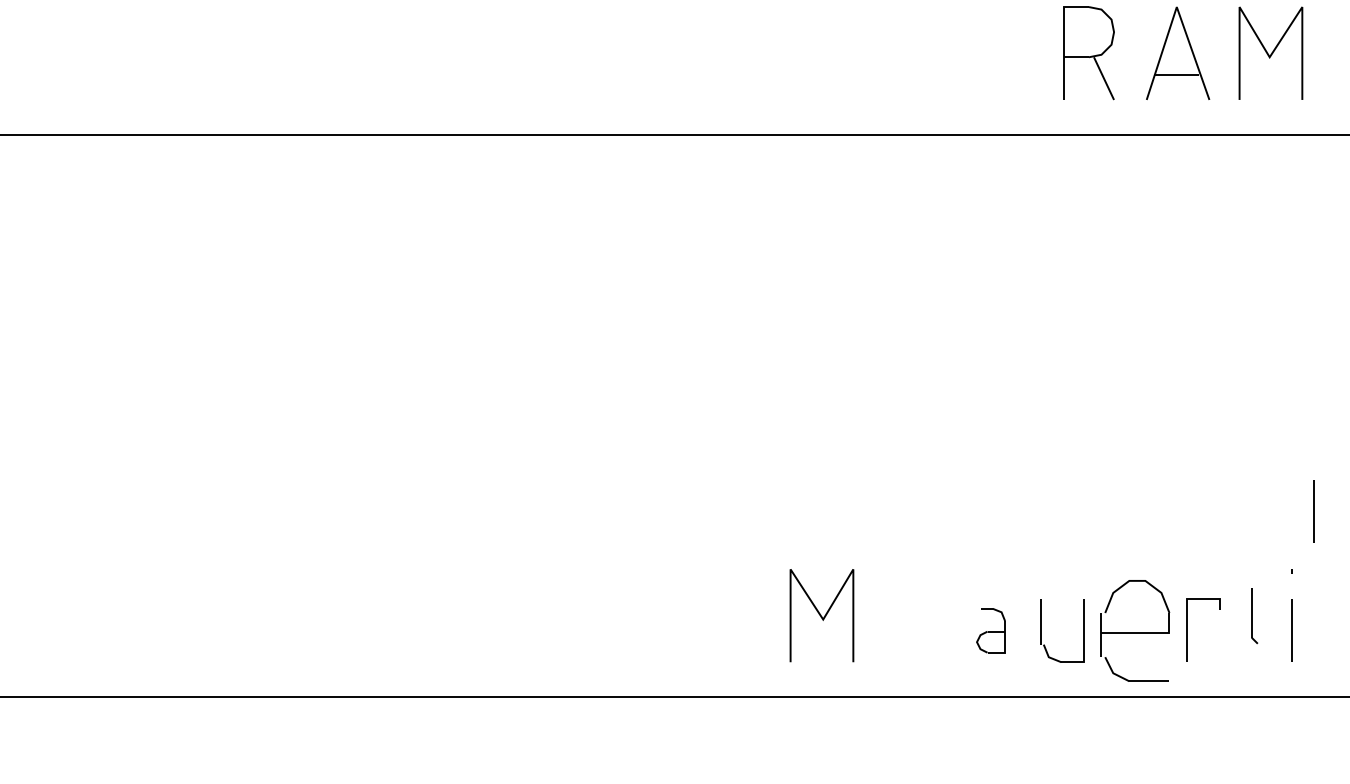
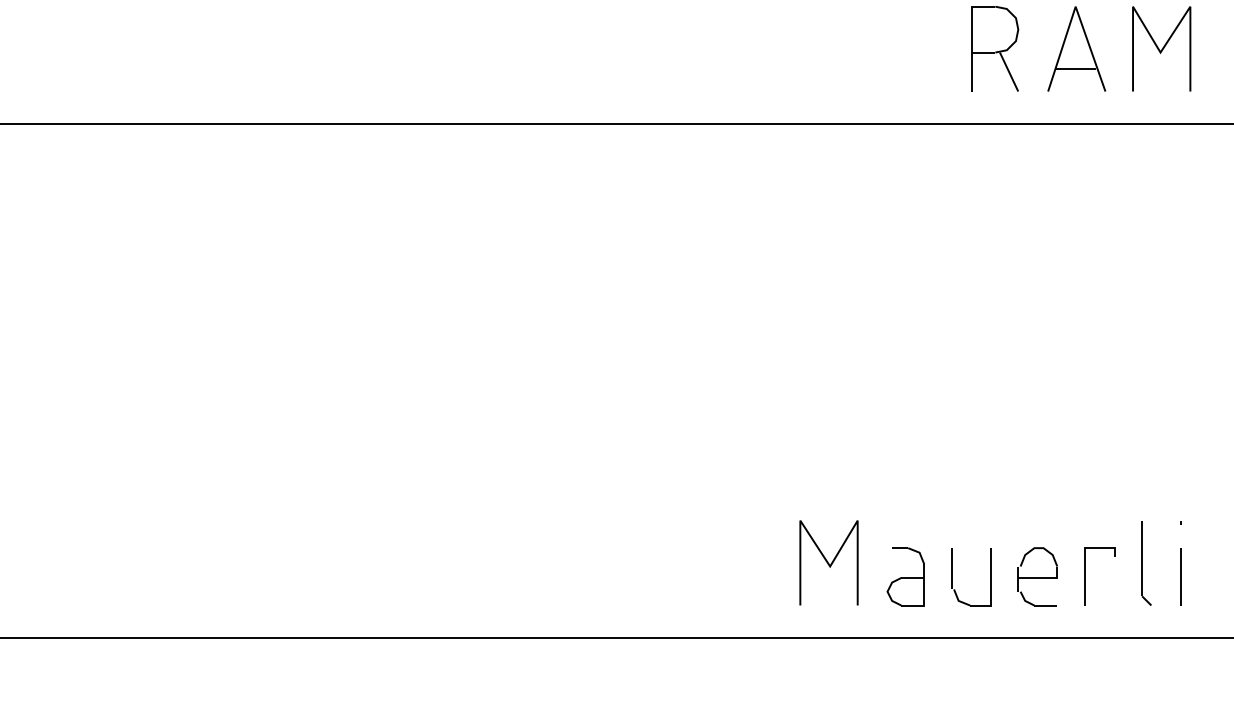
line: (1313, 511) -> (1200, 467), removed
curve: (821, 615) -> (828, 562), moved
part: (1254, 615) -> (1146, 562), size x1.67
part: (990, 630) -> (905, 576), size x1.43
part: (1135, 630) -> (1037, 576), size x0.62

